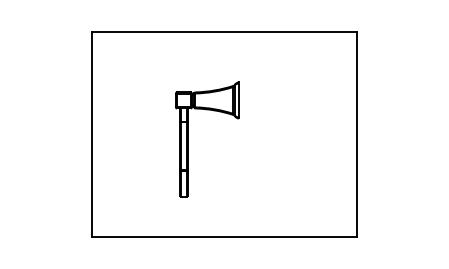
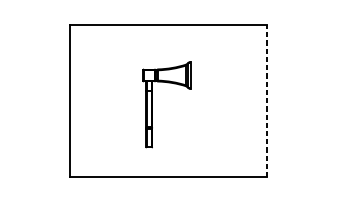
line: (356, 134) -> (267, 101), solid -> dashed
part: (188, 139) -> (152, 104), moved

